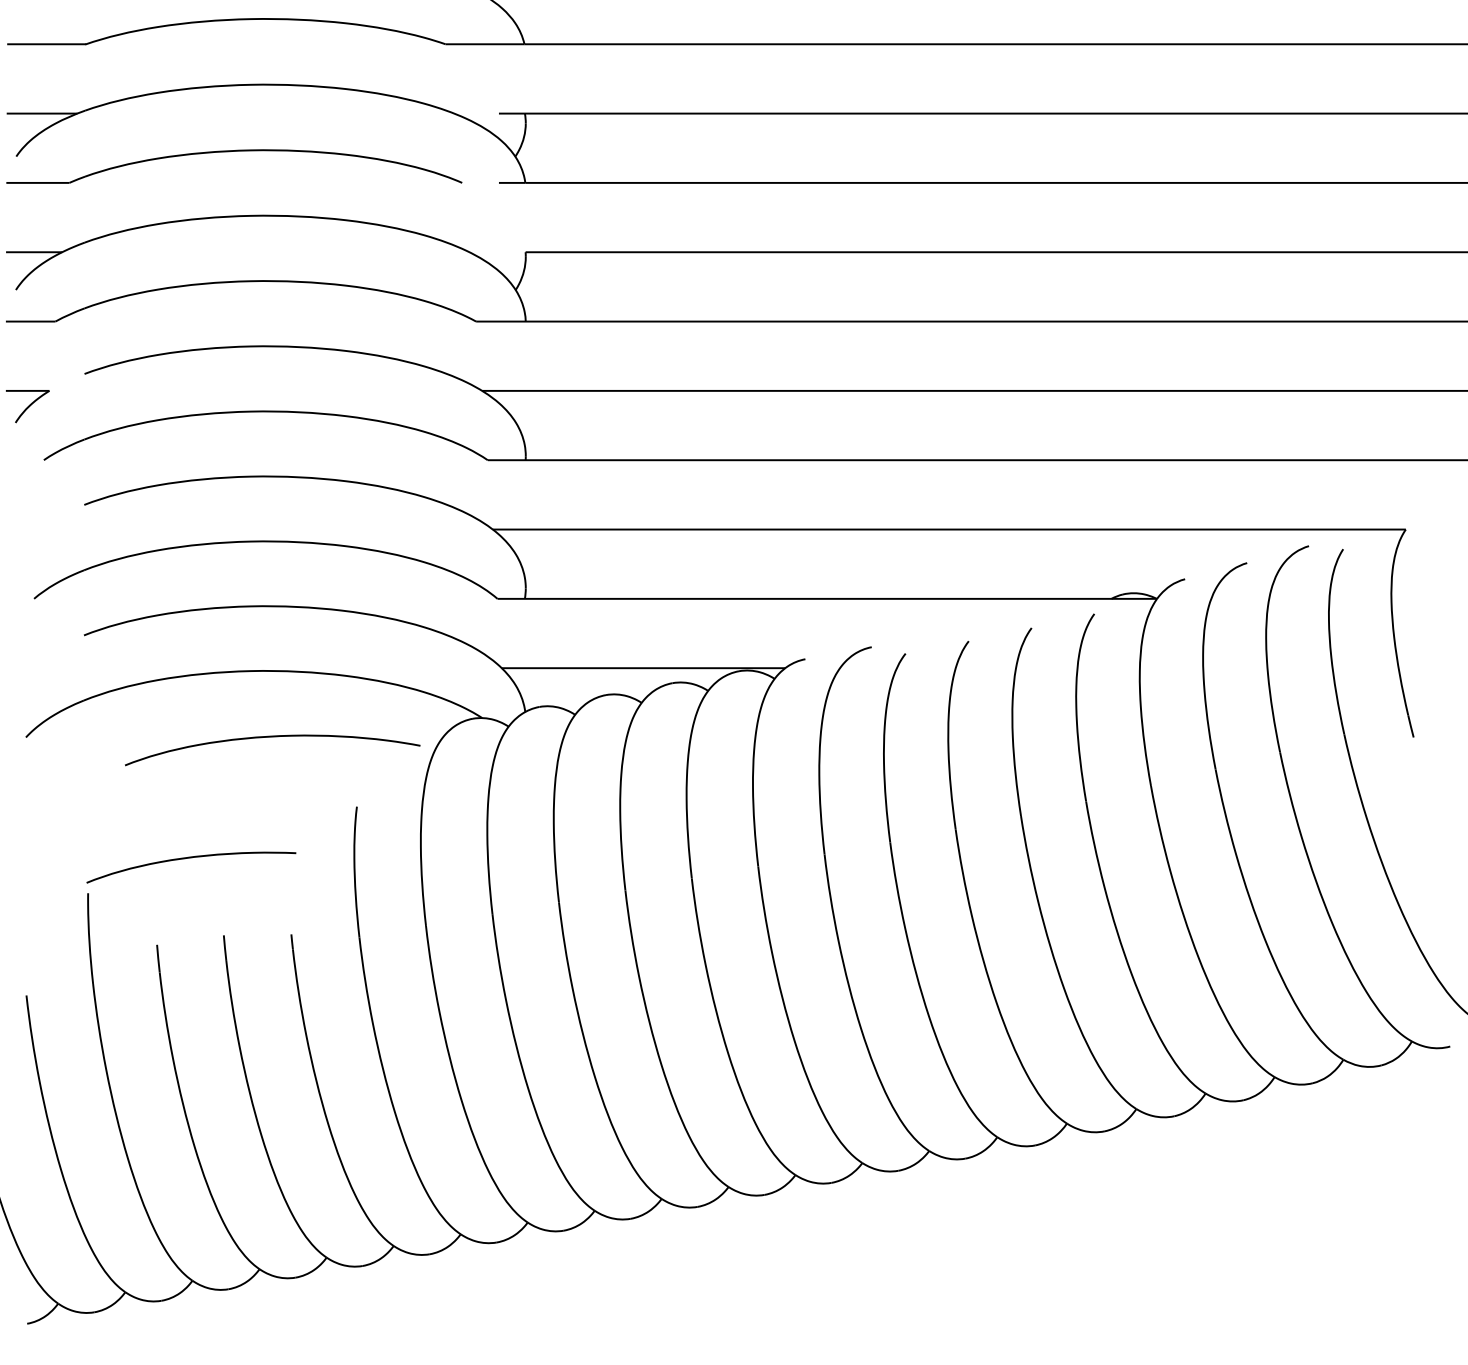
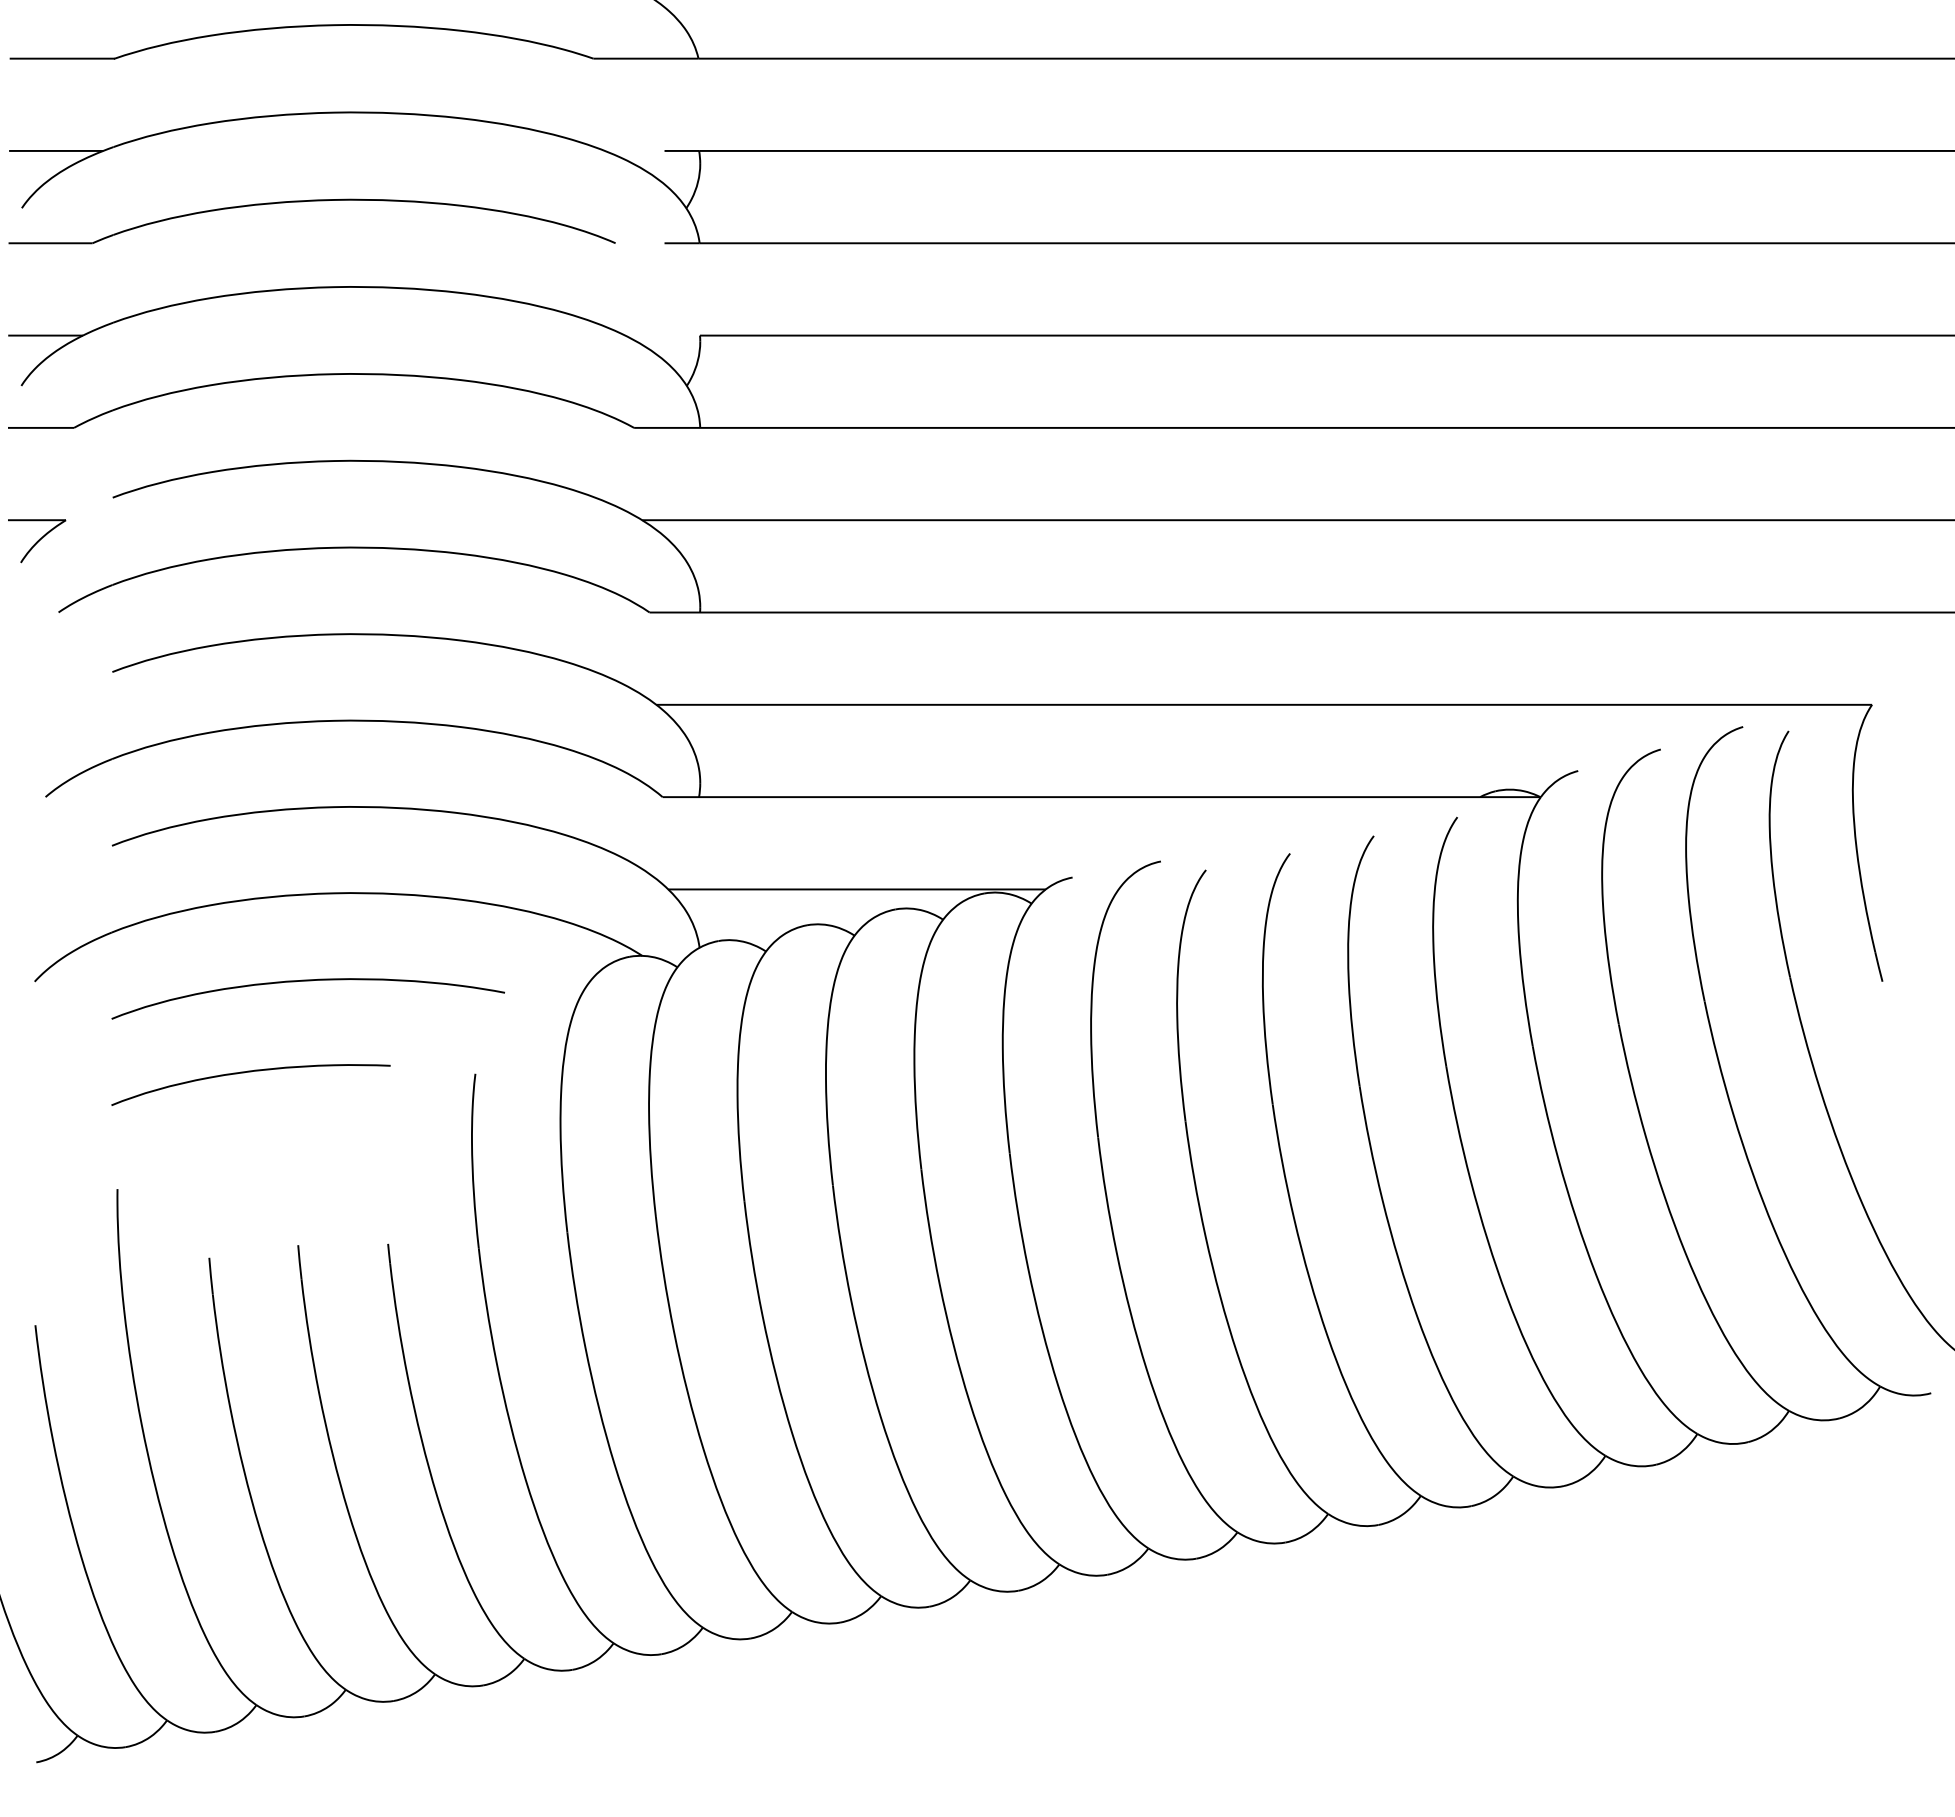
curve: (272, 737) -> (307, 981), moved
curve: (191, 858) -> (250, 1072), moved

